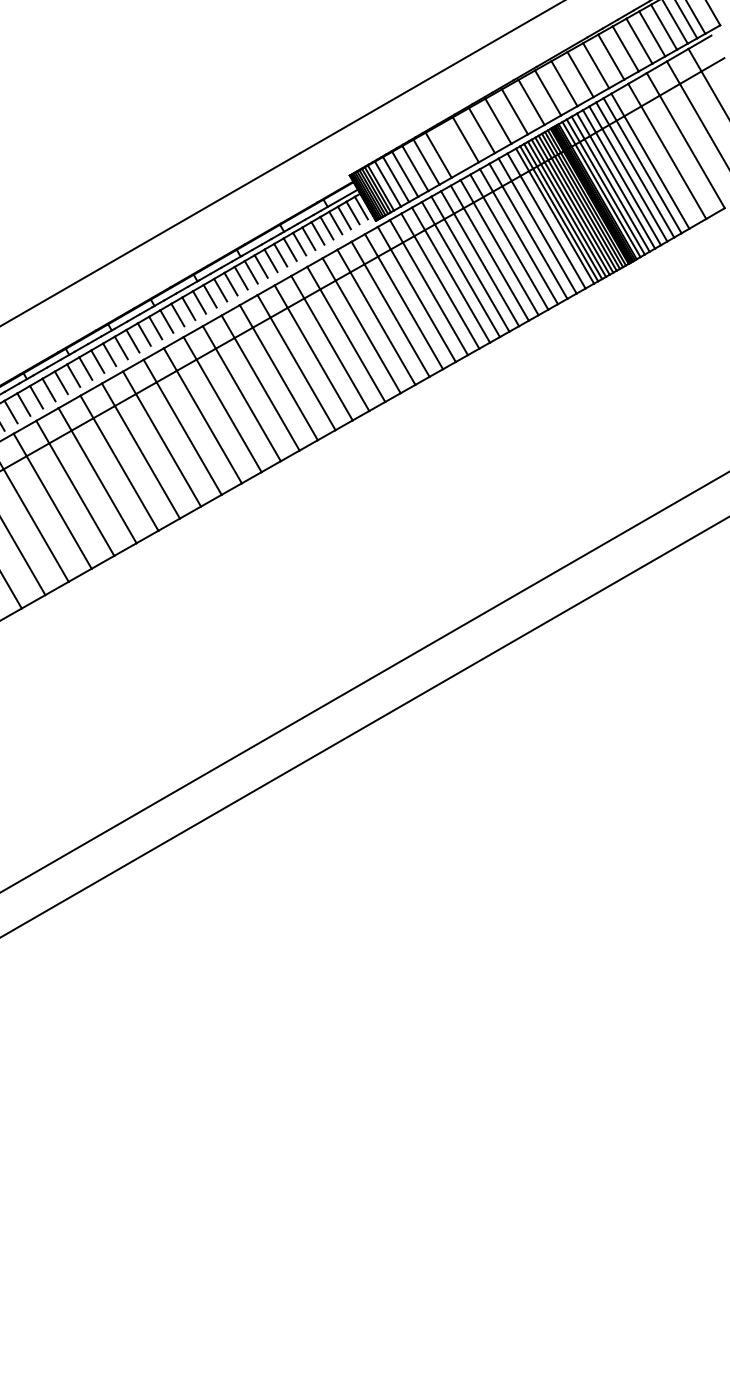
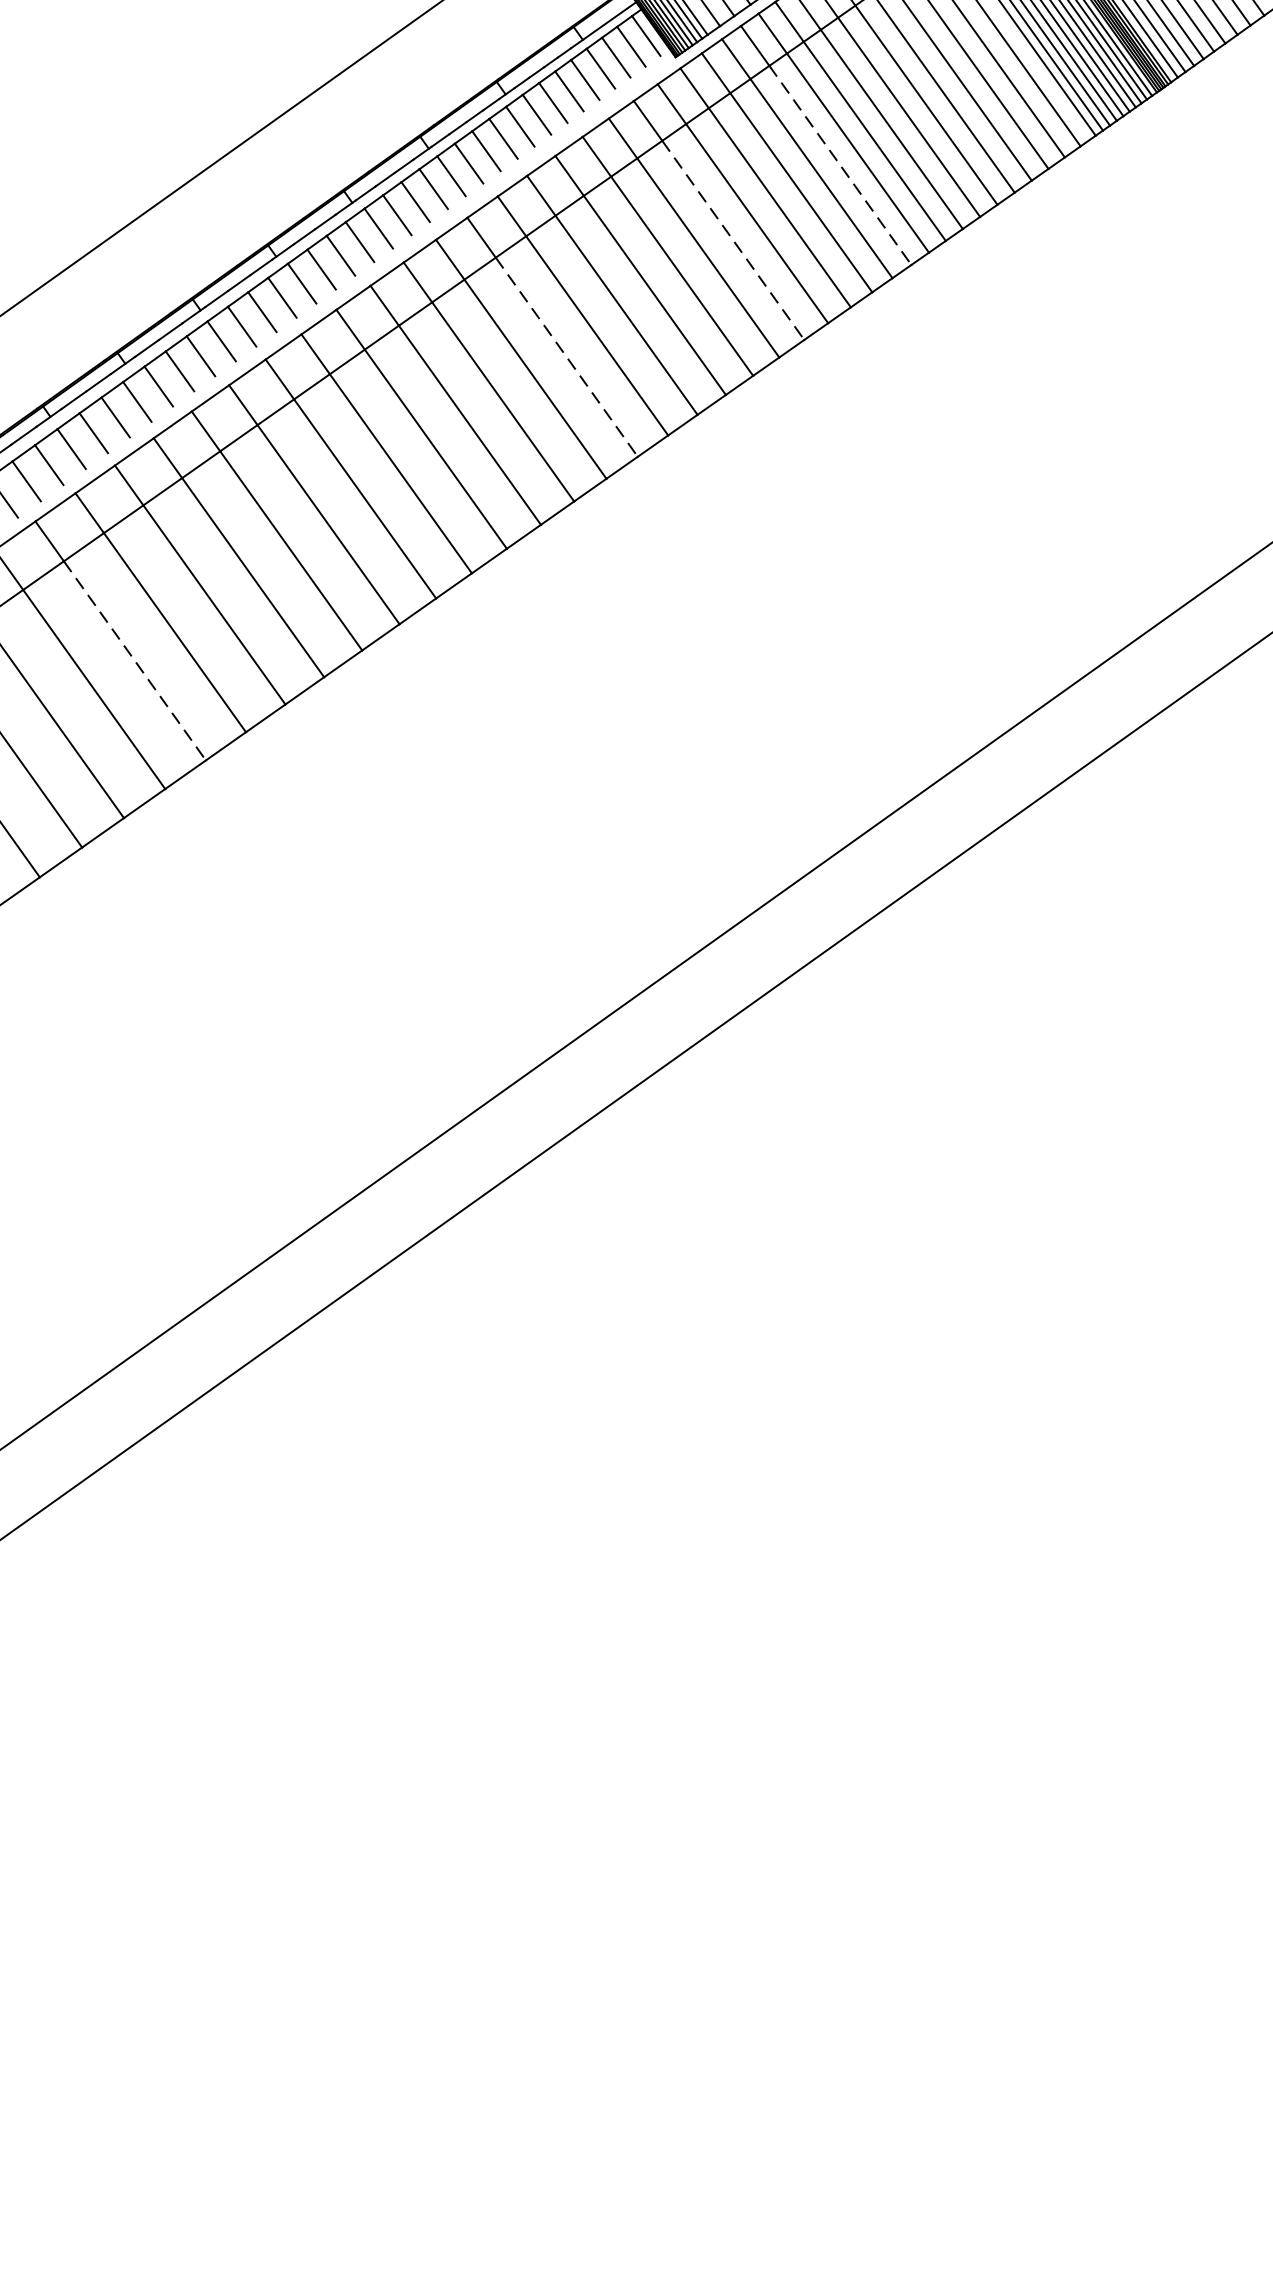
line: (457, 286) -> (840, 165), solid -> dashed
line: (397, 320) -> (734, 240), solid -> dashed
line: (303, 373) -> (567, 356), solid -> dashed
line: (59, 512) -> (135, 660), solid -> dashed

